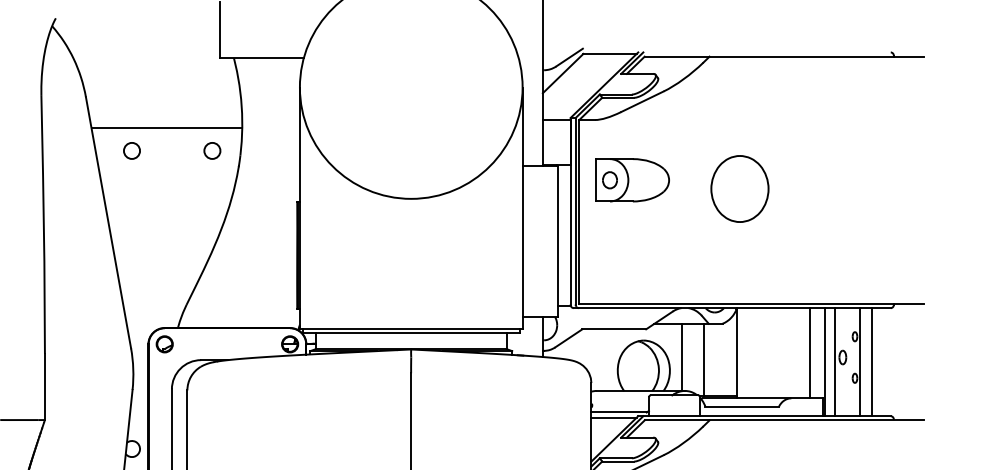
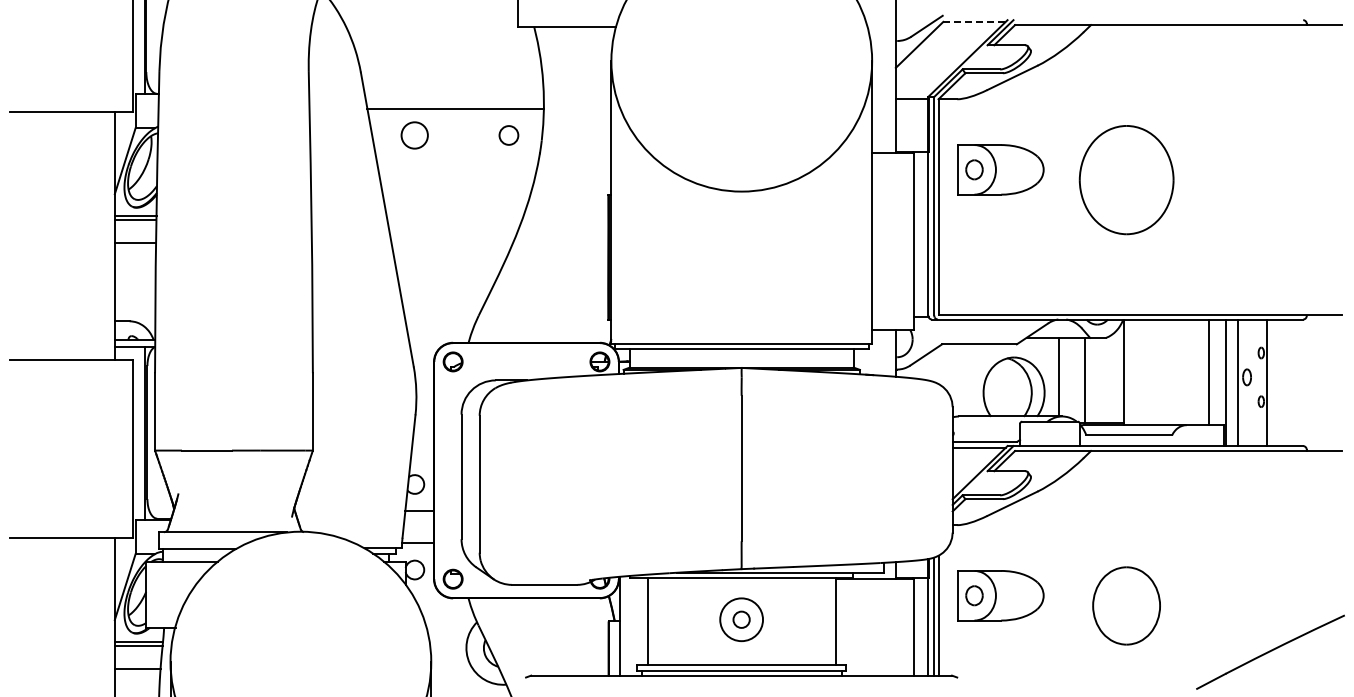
line: (610, 53) -> (975, 21), solid -> dashed
circle: (131, 150) -> (414, 135), size x1.4
part: (739, 188) -> (1126, 179), size x1.4
line: (872, 361) -> (1281, 382), removed

